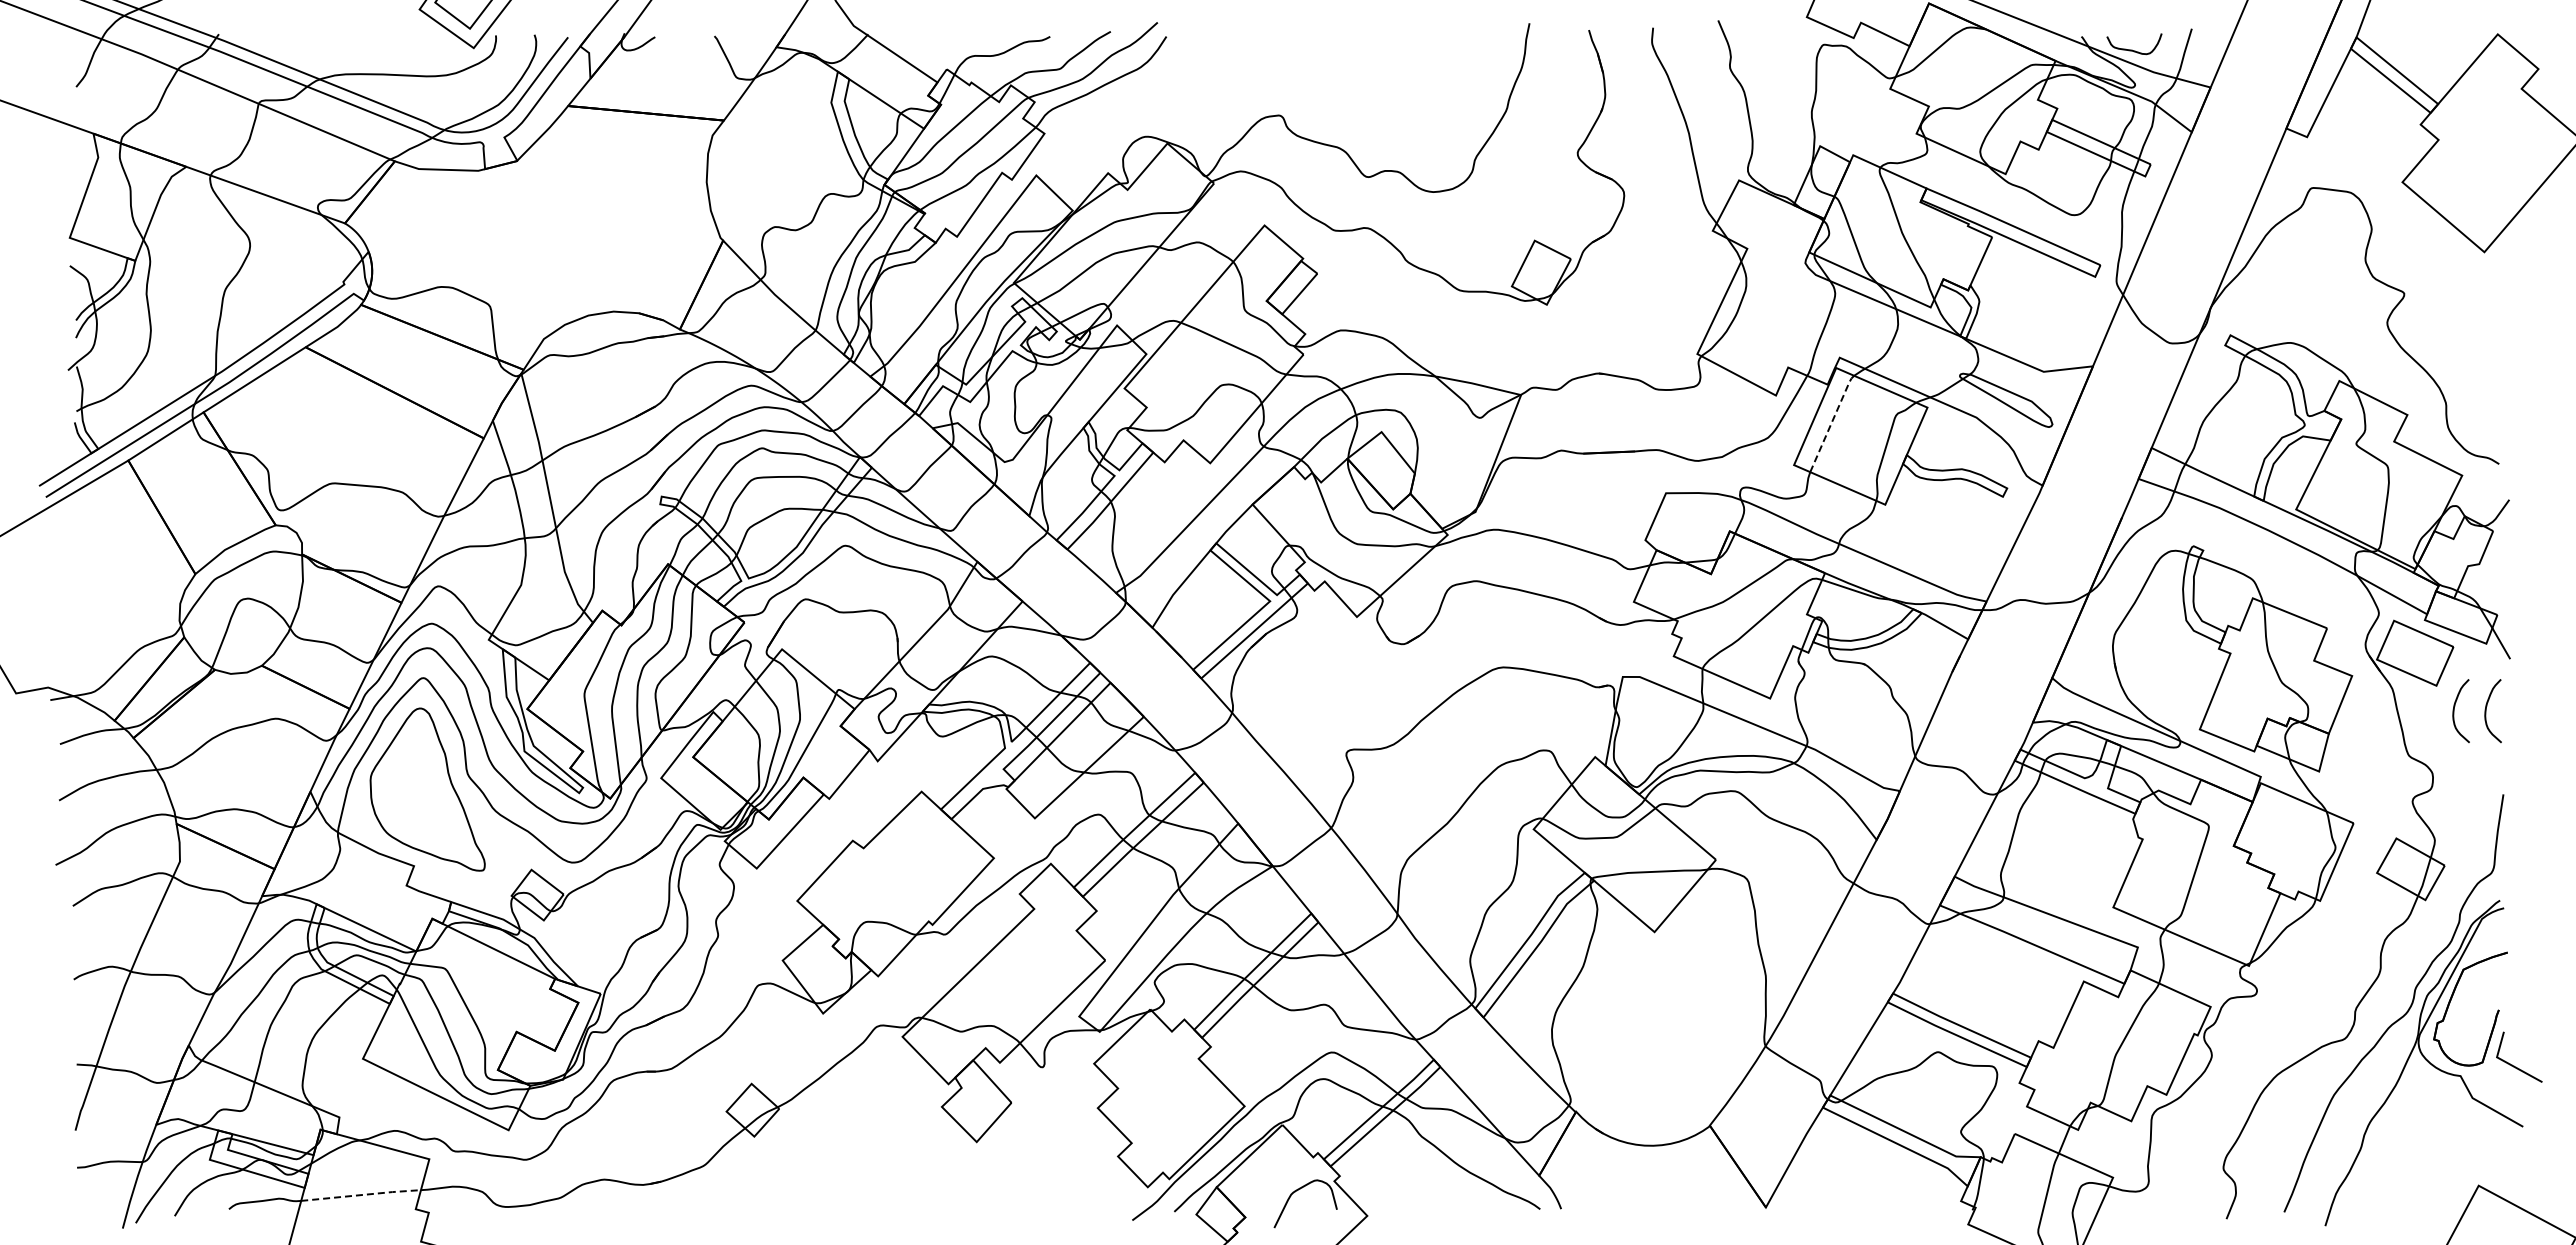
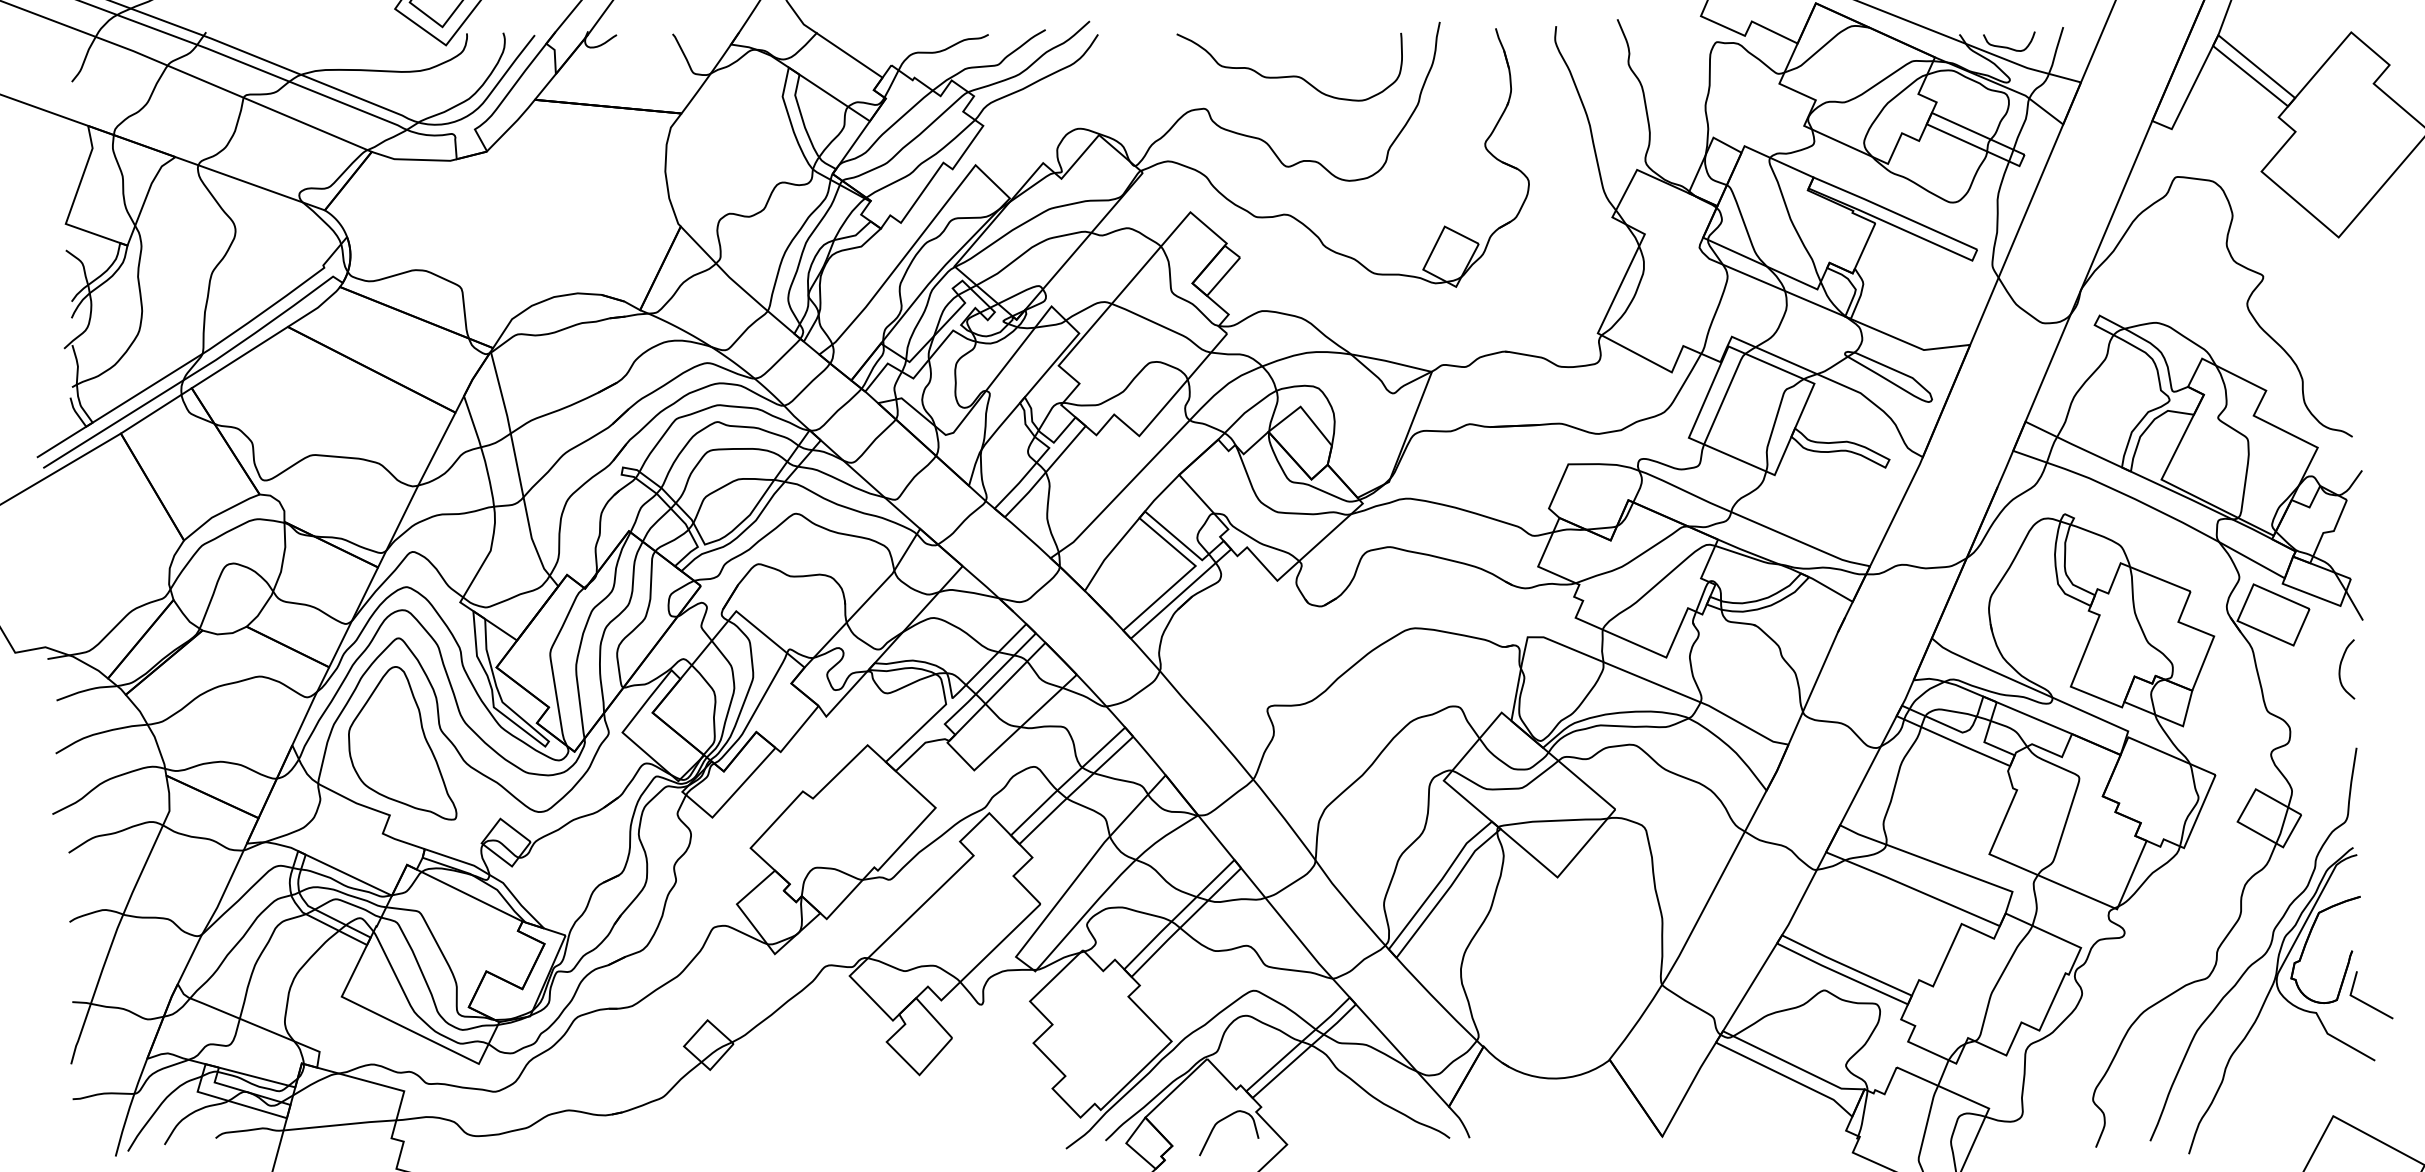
curve: (1369, 80) -> (1289, 75), added
line: (1832, 421) -> (1725, 396), dashed -> solid
curve: (2454, 711) -> (2310, 669), removed
line: (361, 1195) -> (340, 1125), dashed -> solid

